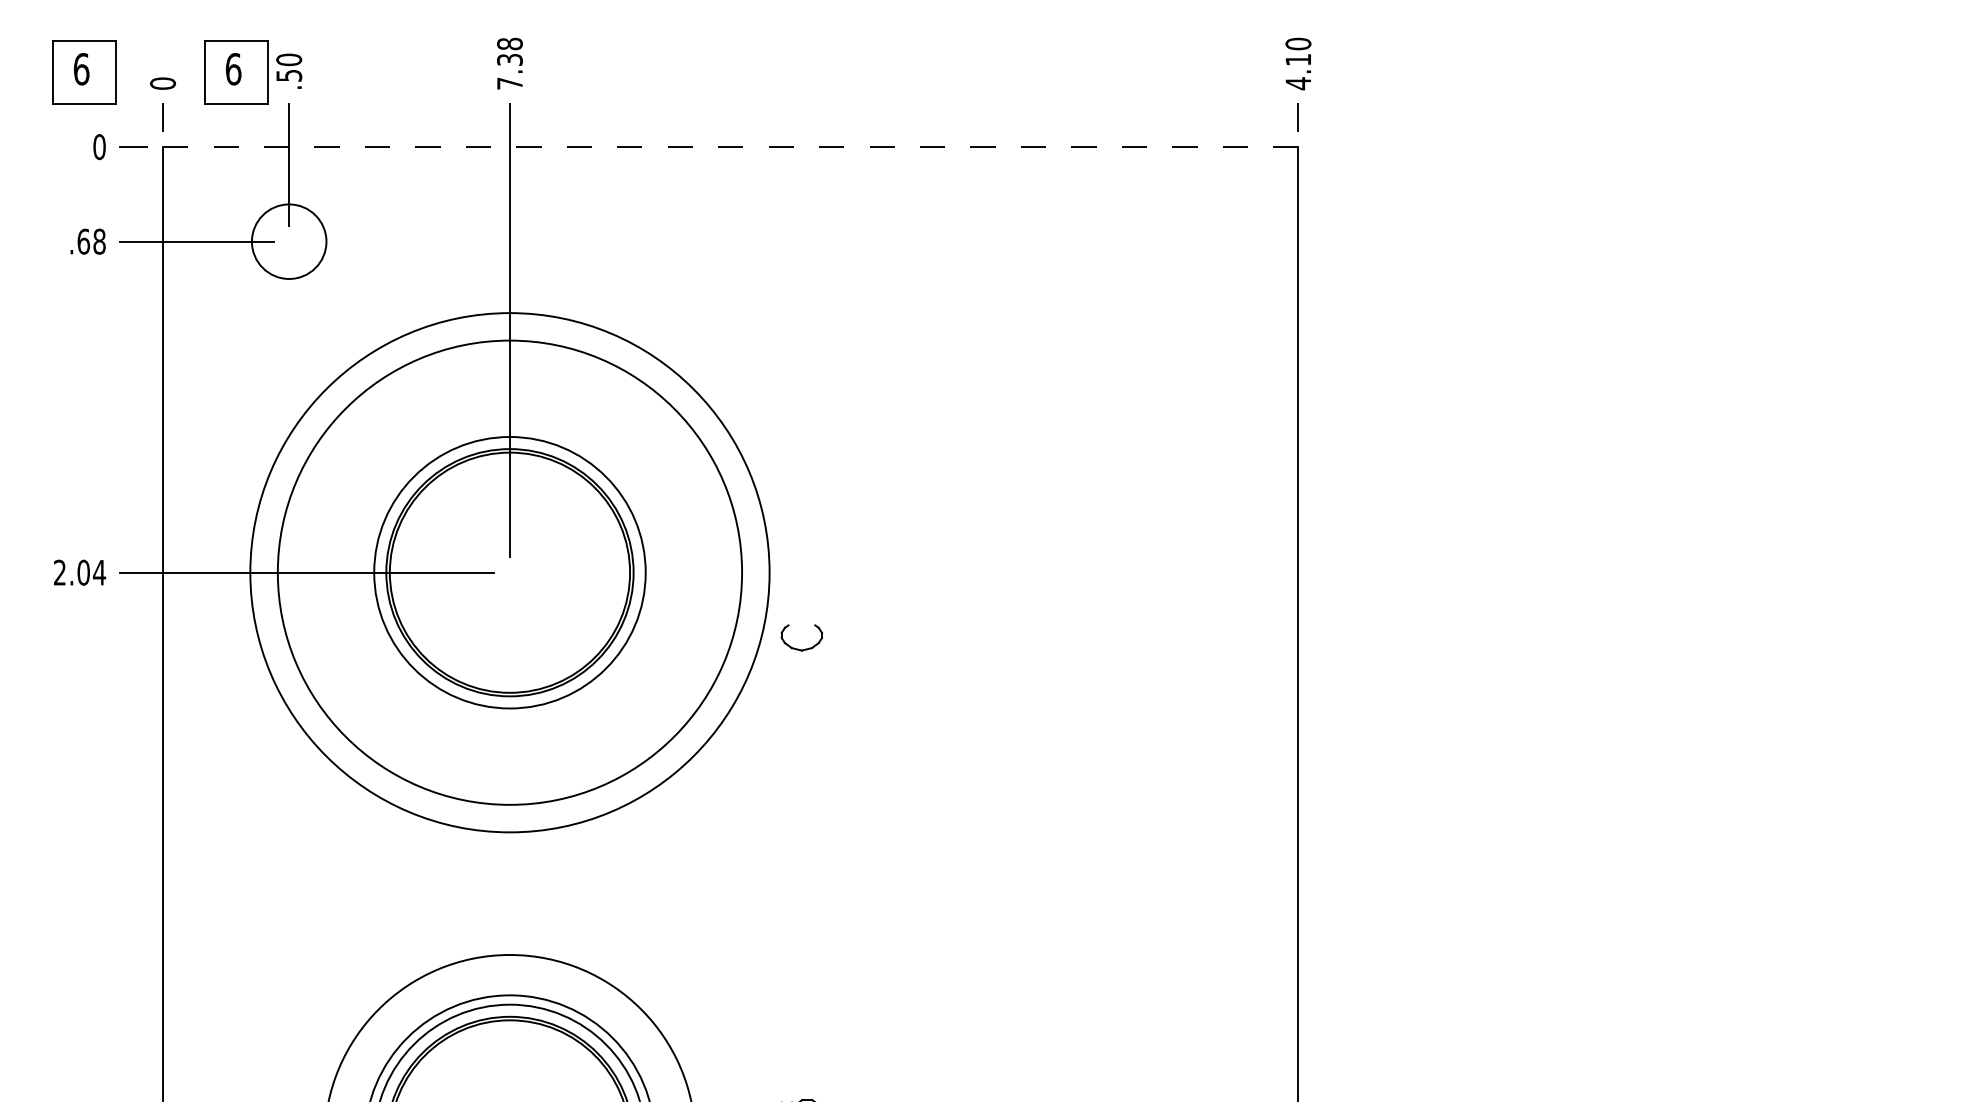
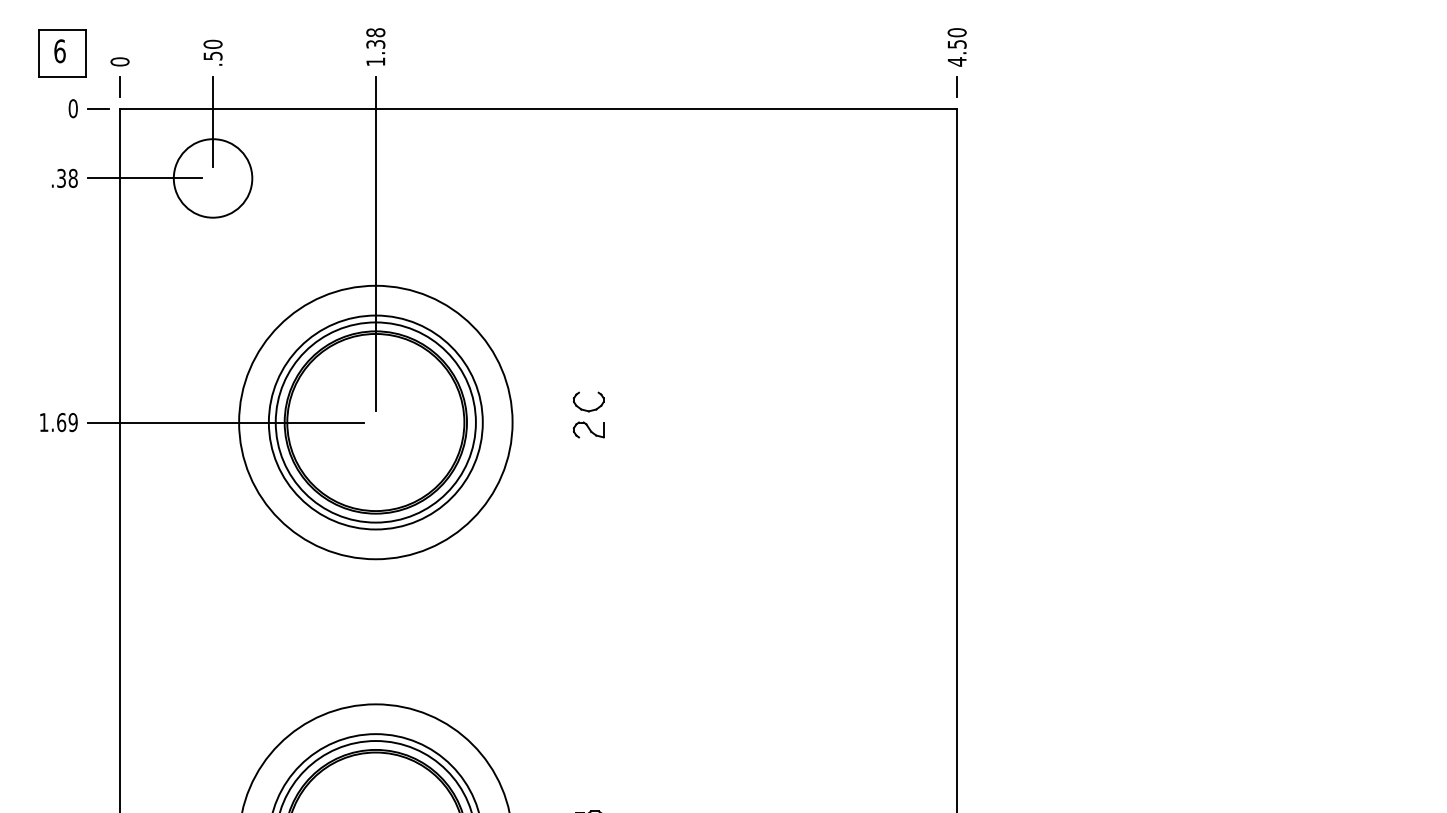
text: (1298, 59) -> (957, 44), 4.10 -> 4.50
part: (236, 72) -> (174, 53), removed
text: (509, 83) -> (375, 61), 7.38 -> 1.38
line: (730, 147) -> (538, 108), dashed -> solid
text: (83, 241) -> (61, 178), .68 -> .38
circle: (288, 241) -> (212, 178), size x1.43
text: (80, 572) -> (59, 422), 2.04 -> 1.69
circle: (509, 572) -> (375, 422), size x0.62
circle: (509, 572) -> (375, 422), size x0.71
part: (798, 582) -> (588, 429), added
part: (798, 648) -> (586, 409), moved

